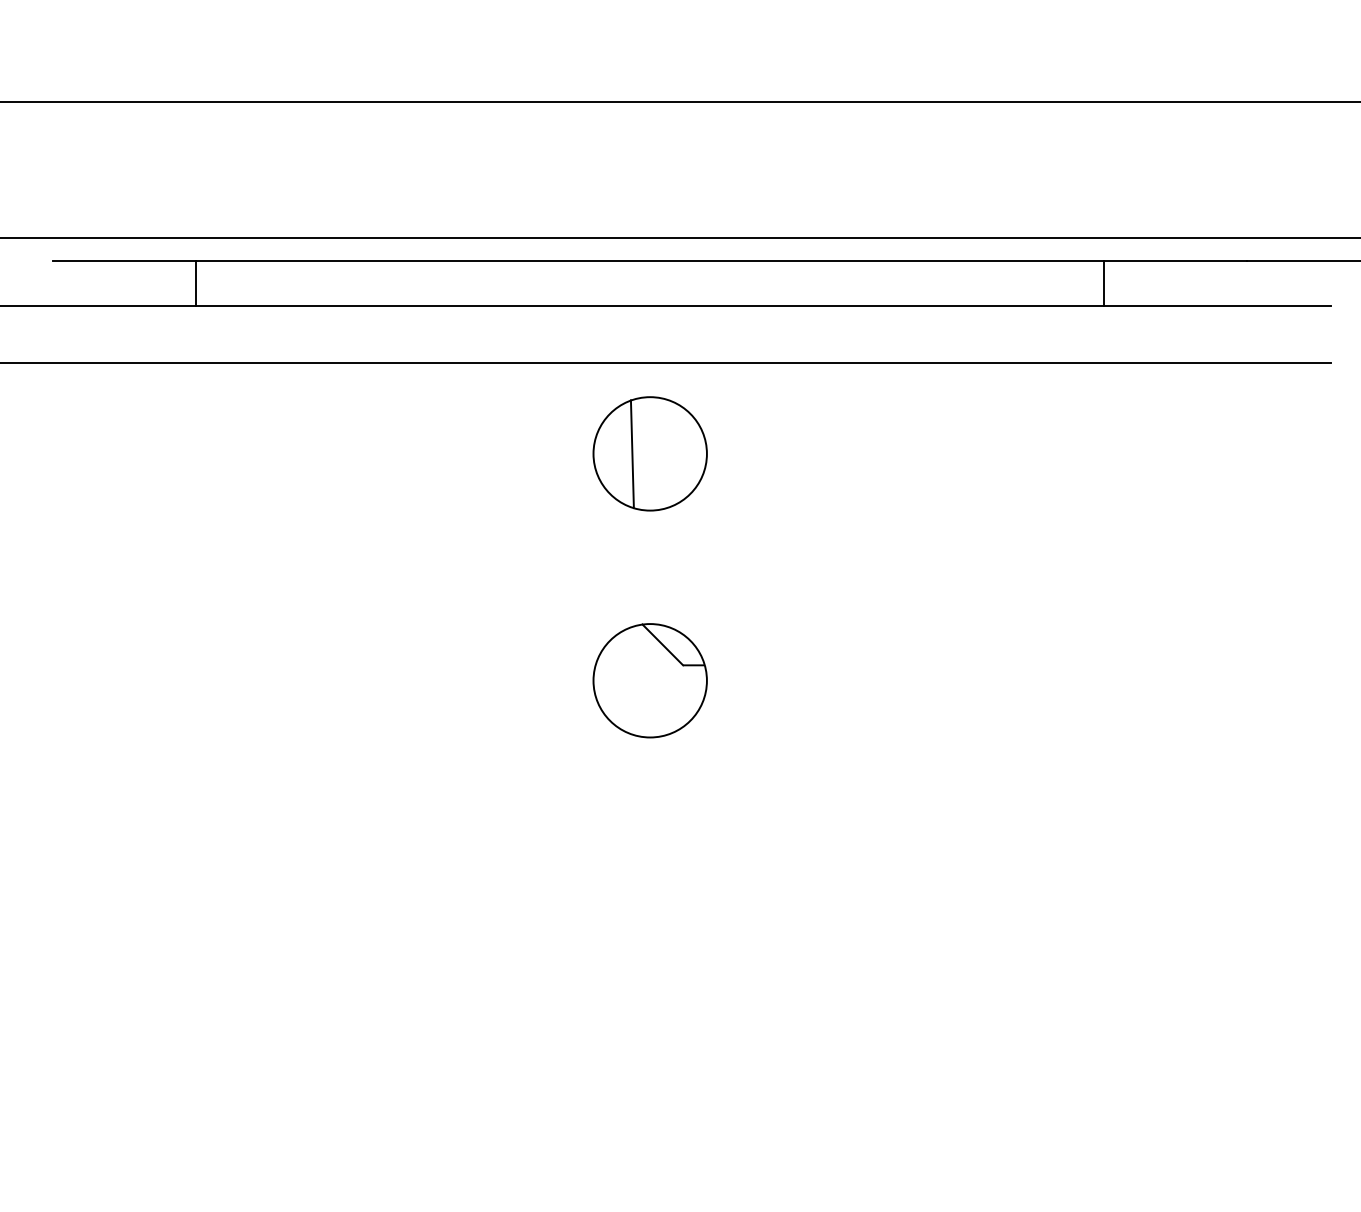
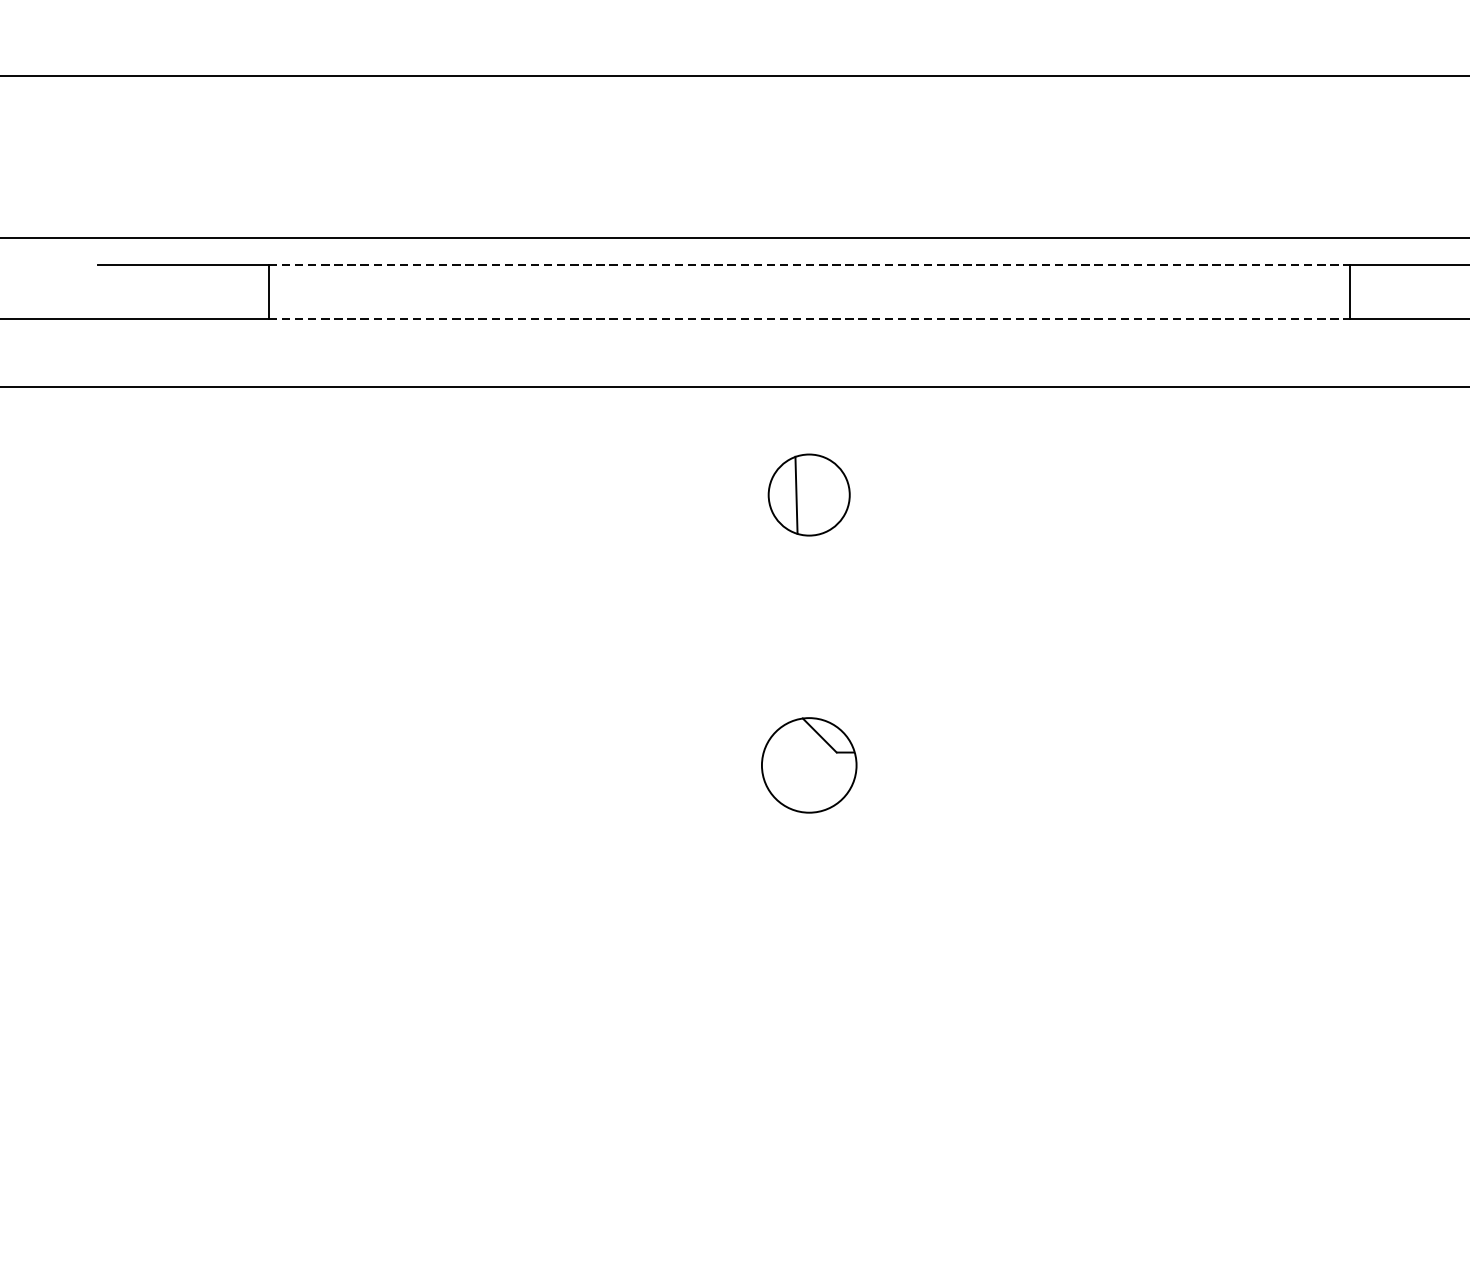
line: (650, 261) -> (809, 265), solid -> dashed
line: (650, 306) -> (809, 319), solid -> dashed
part: (649, 453) -> (808, 494), size x0.6
part: (649, 680) -> (808, 765), size x0.7

